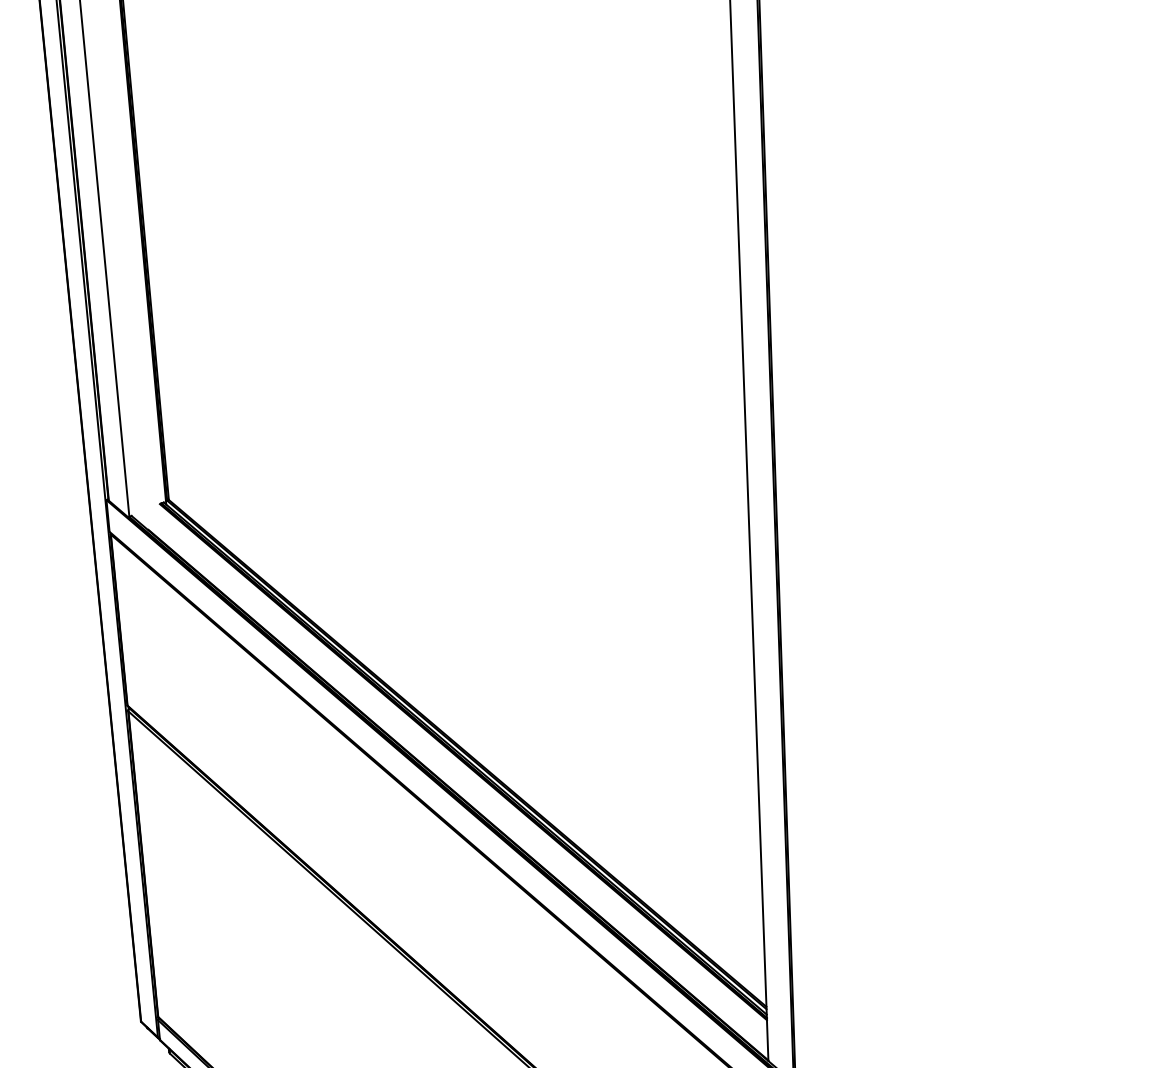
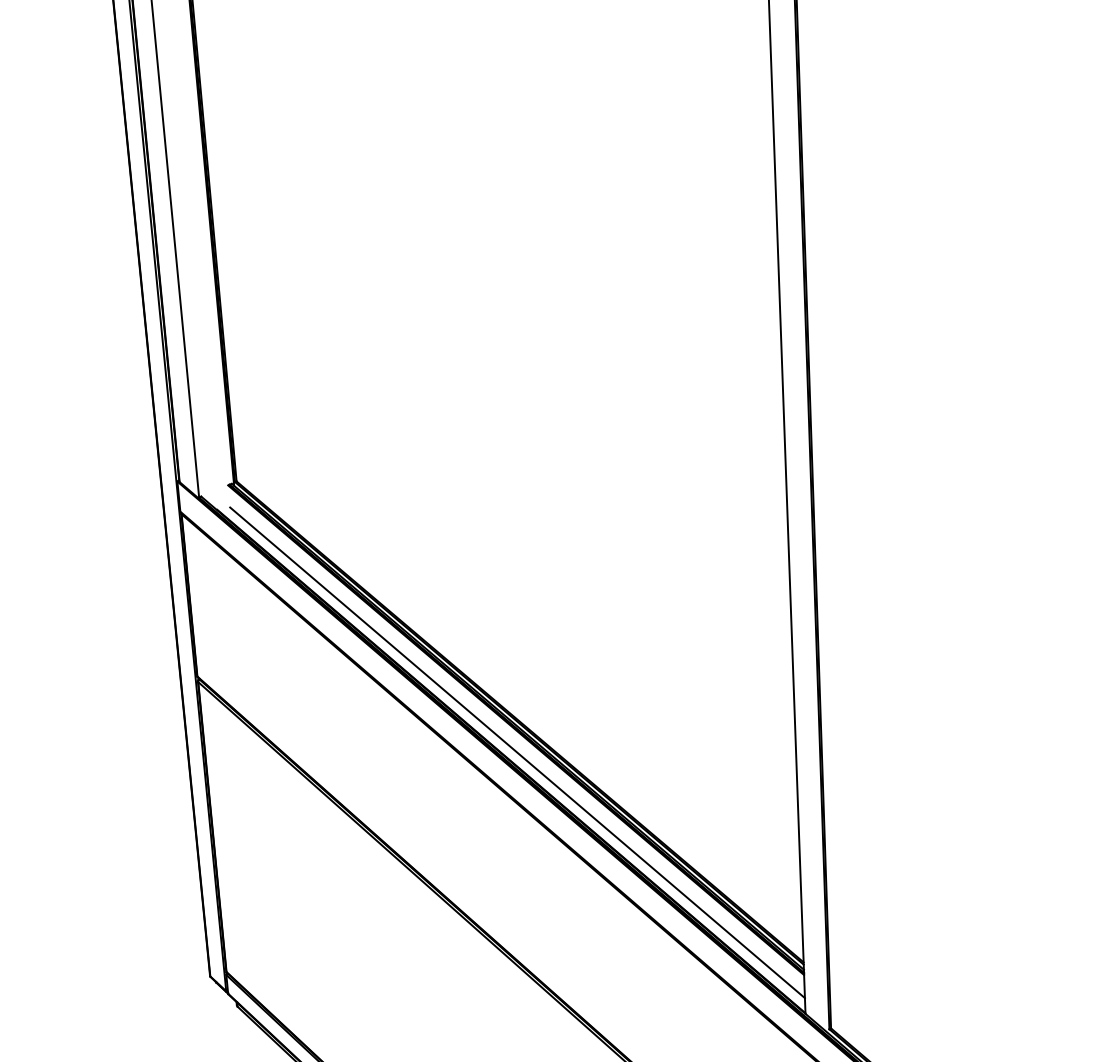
line: (464, 785) -> (517, 752), added

